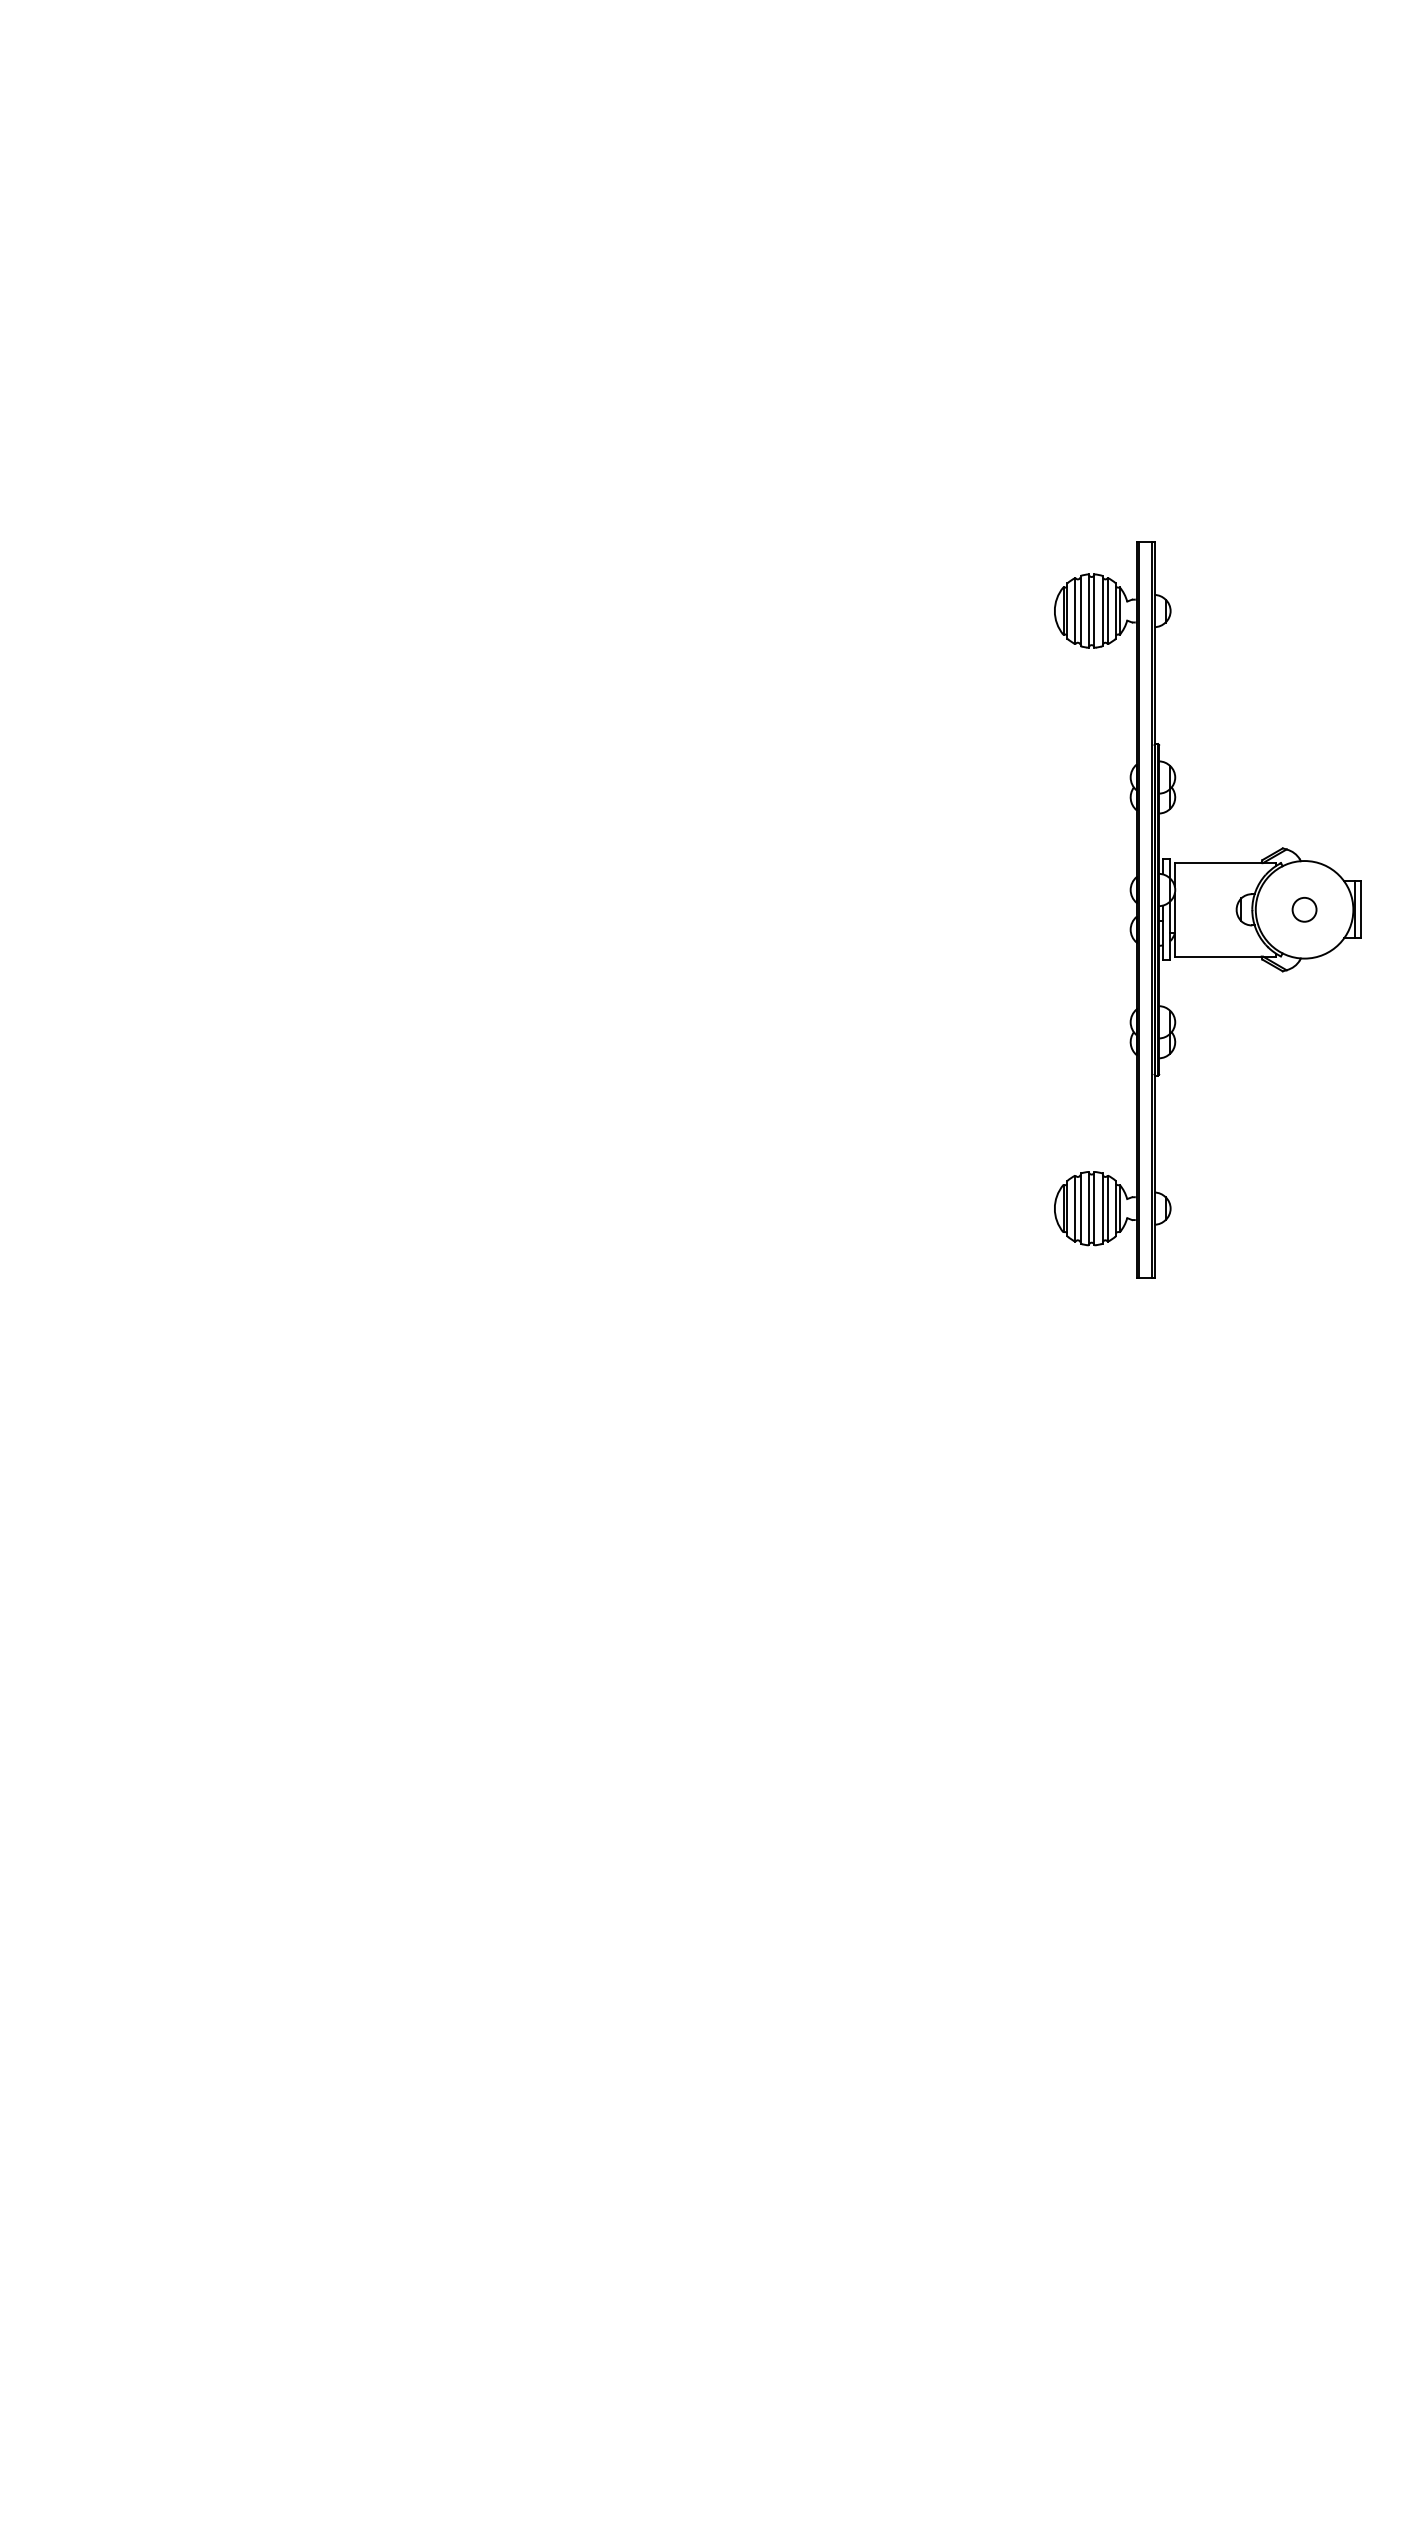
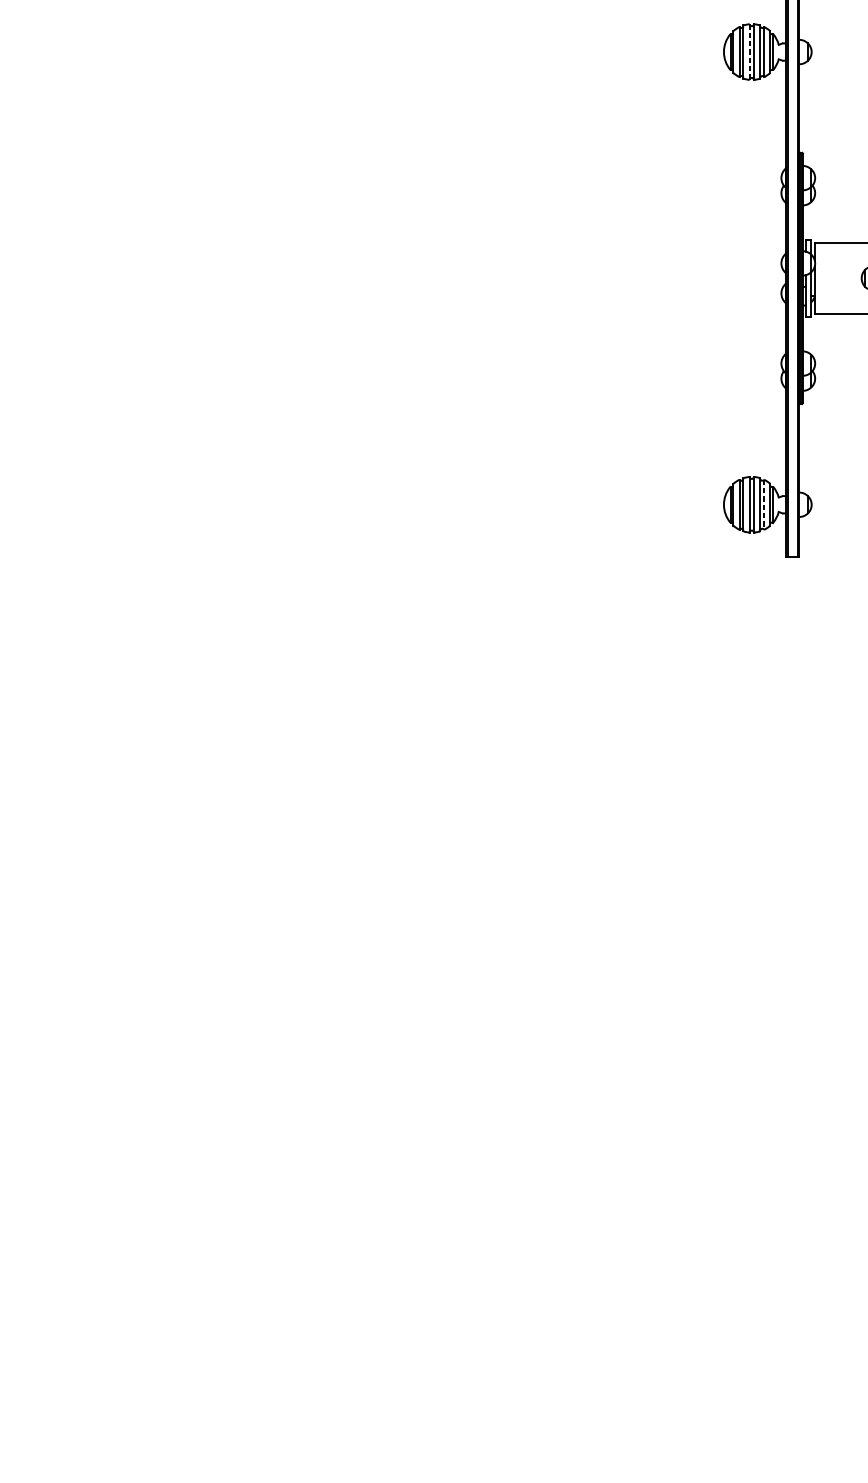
line: (1088, 611) -> (749, 52), solid -> dashed
line: (1107, 1209) -> (763, 505), solid -> dashed

